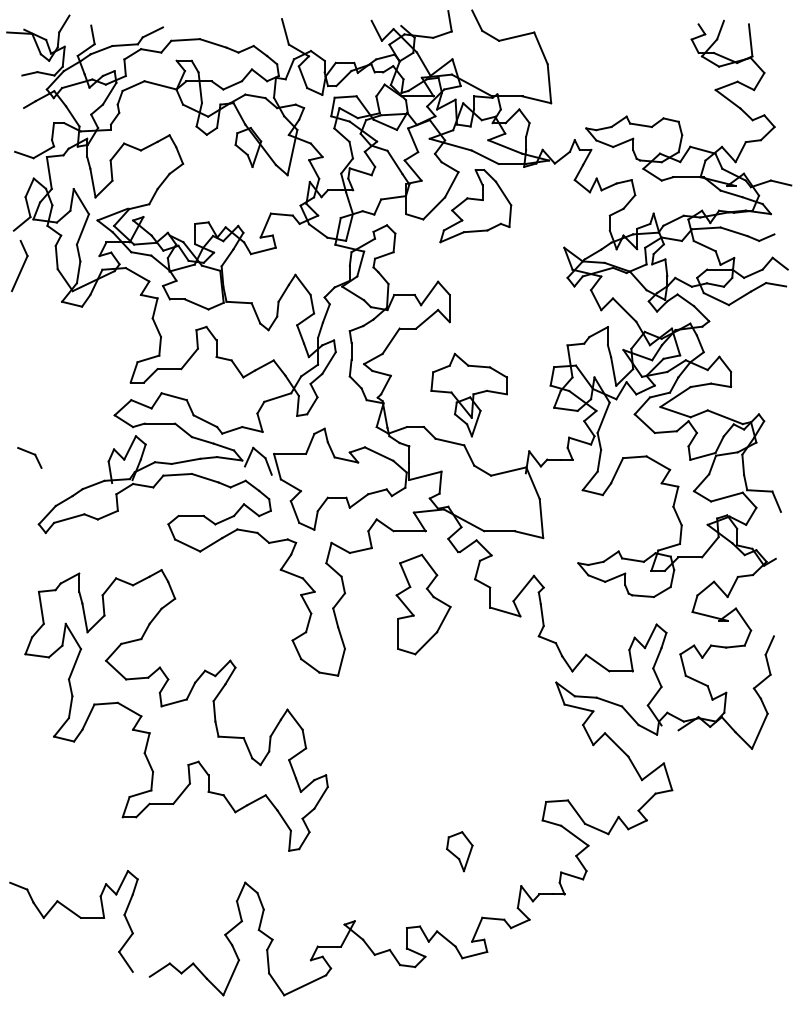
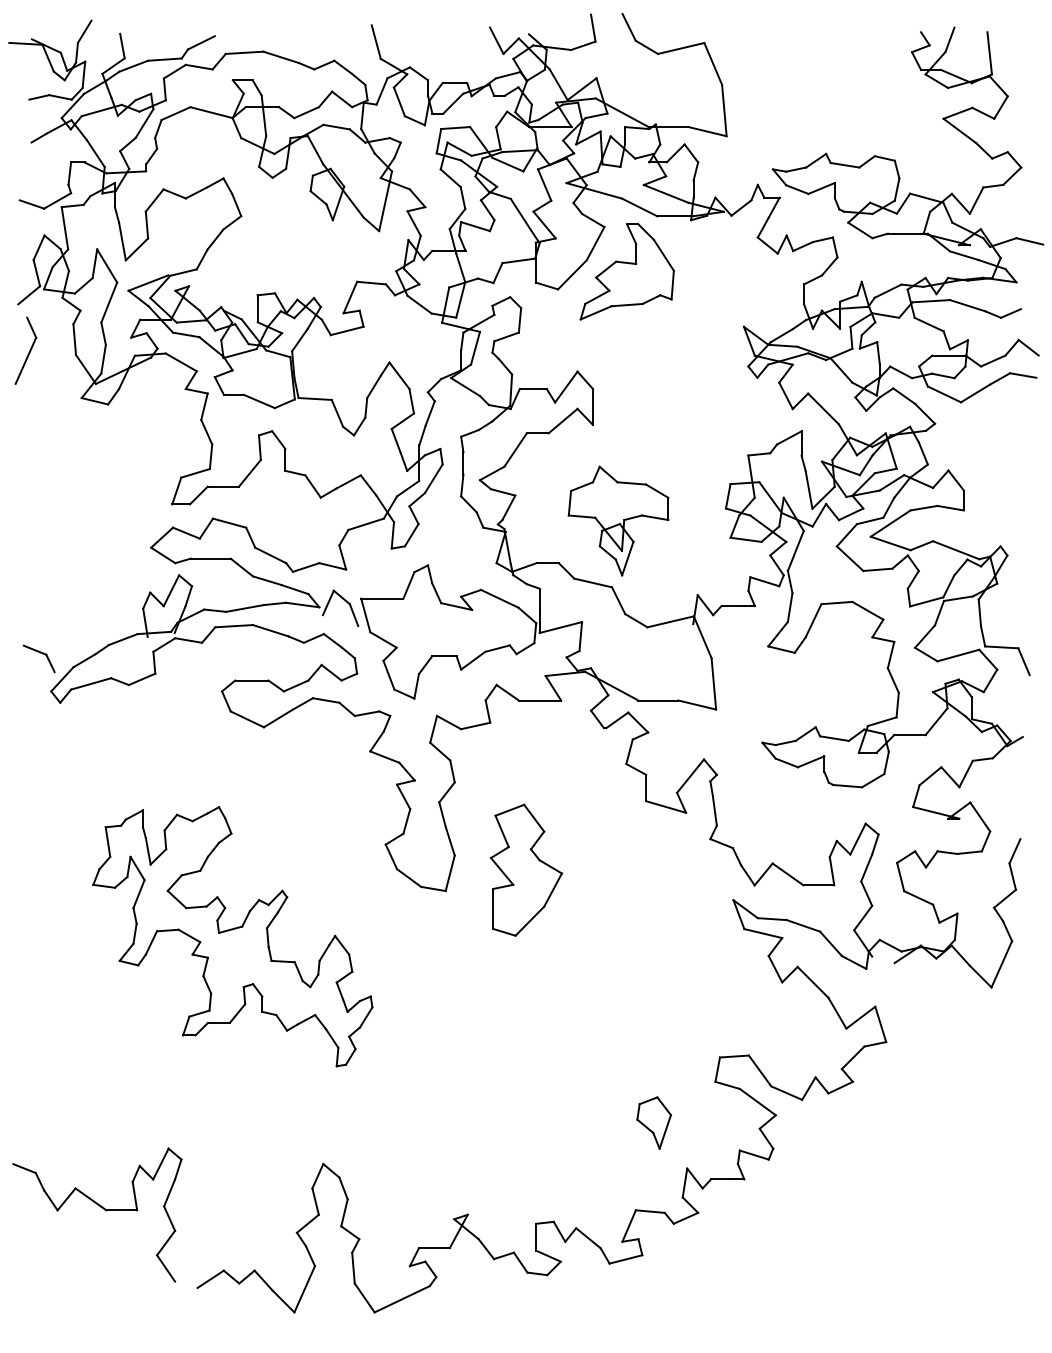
part: (29, 457) -> (38, 658), moved
part: (423, 604) -> (526, 869), moved
part: (176, 710) -> (232, 936), size x0.7
part: (459, 851) -> (653, 1122), moved

